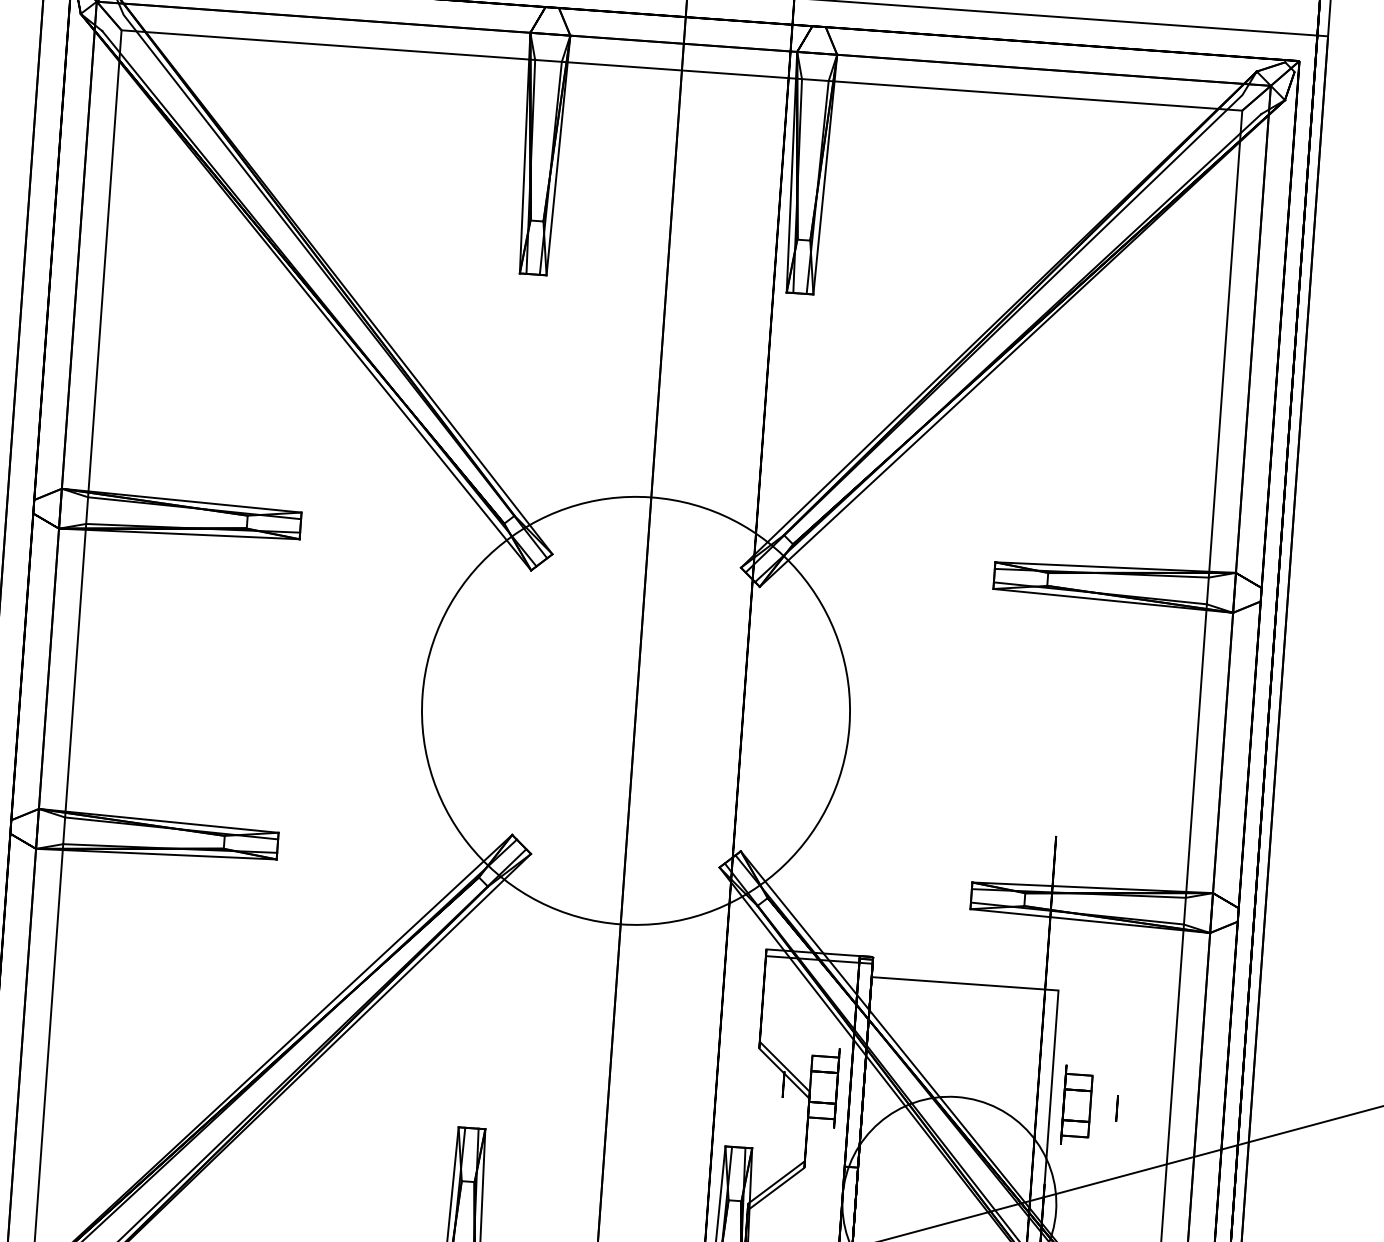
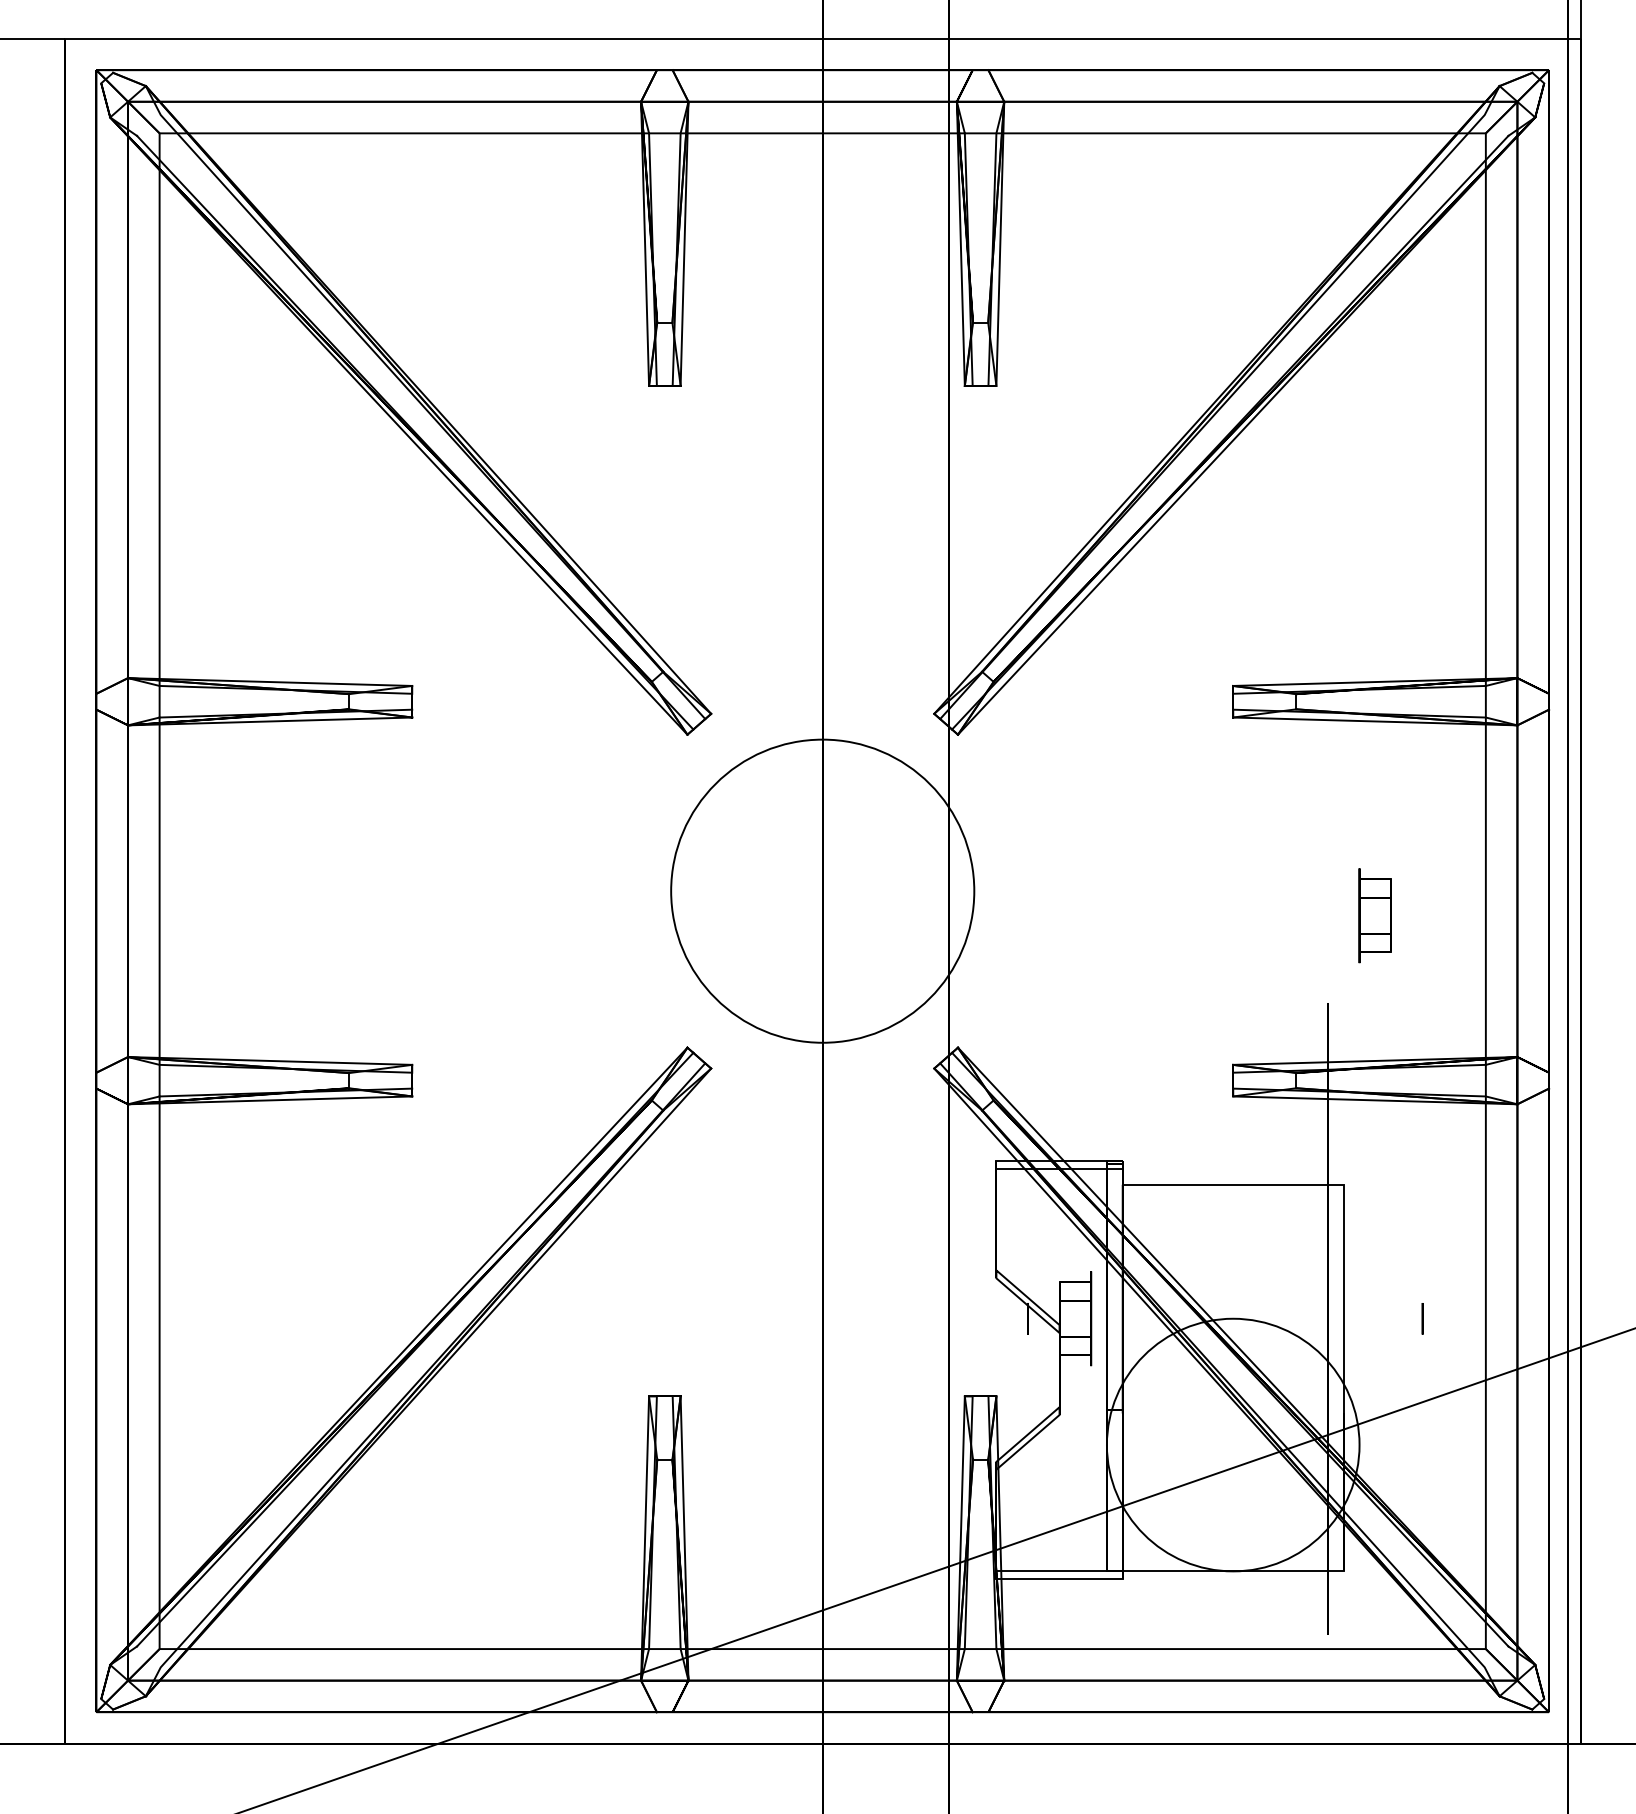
circle: (635, 710) -> (822, 890), size x0.6
part: (1076, 1105) -> (1374, 915), moved

